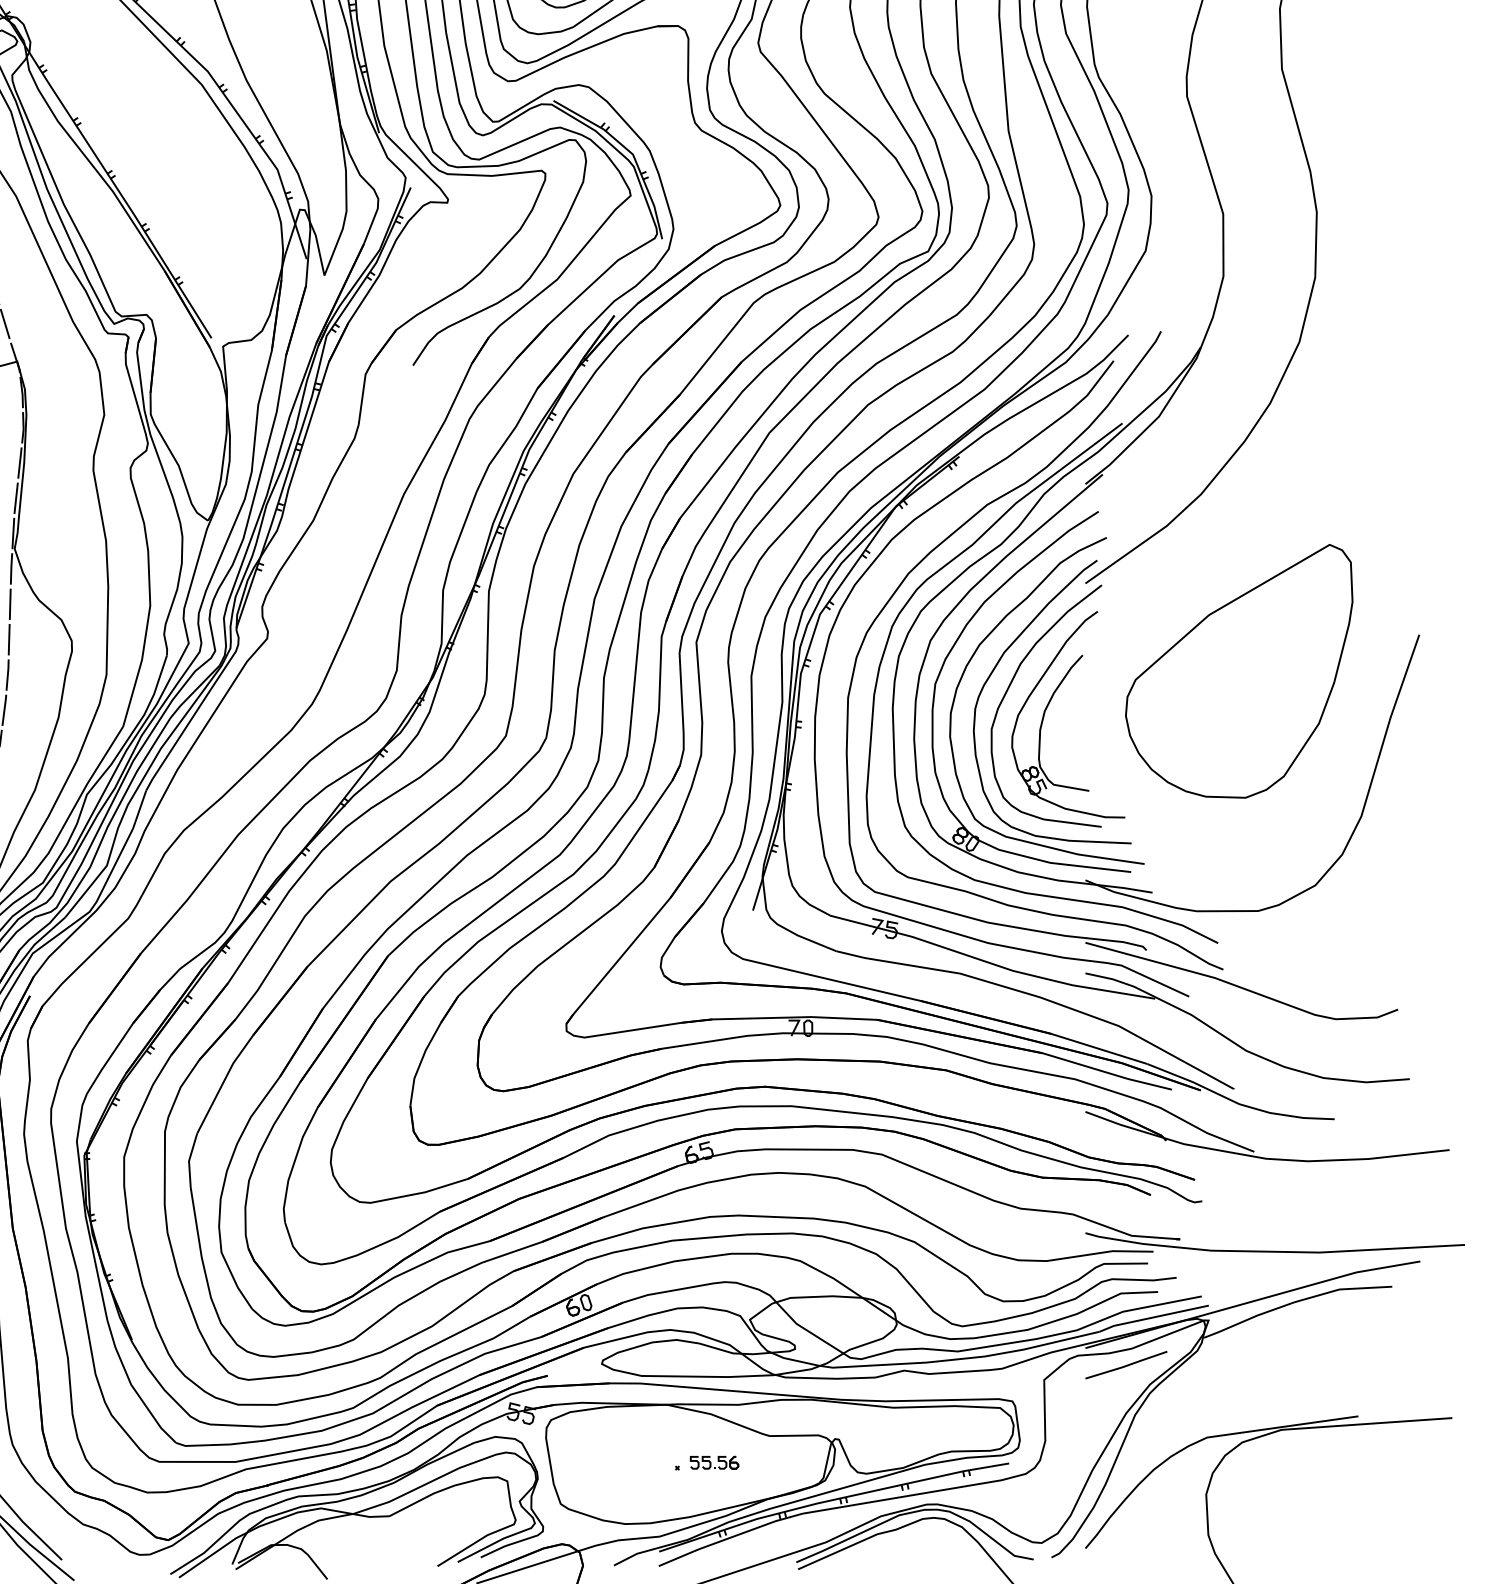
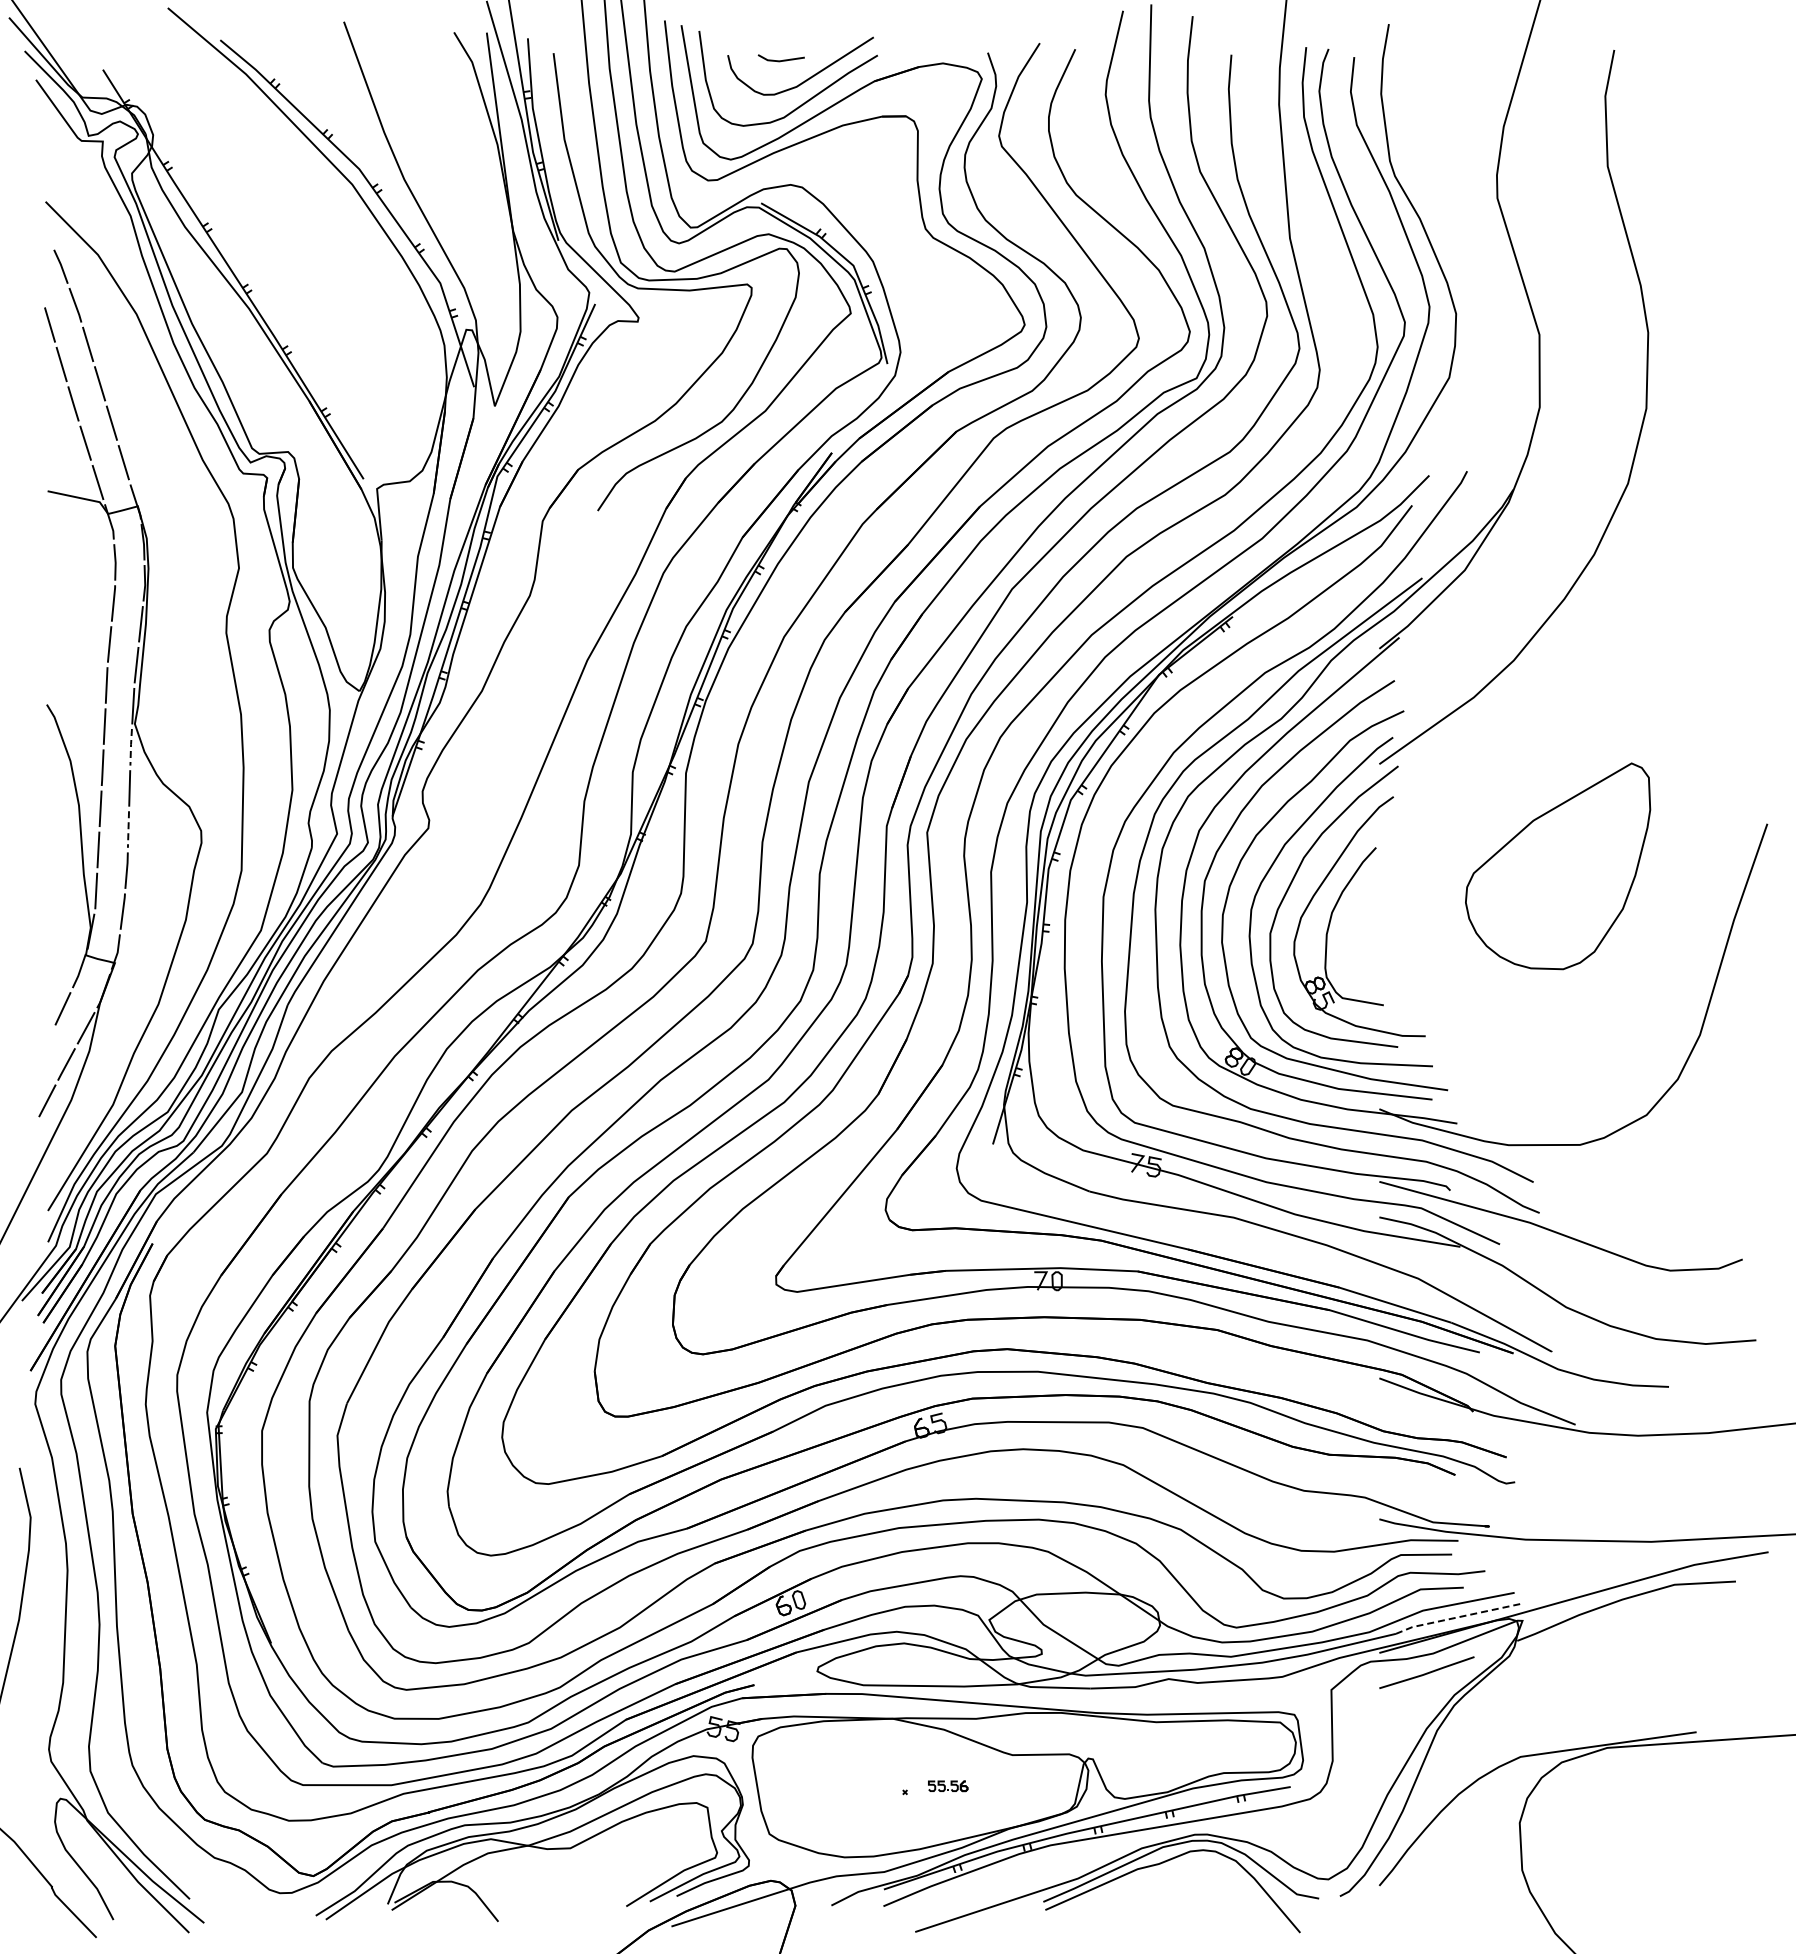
line: (10, 568) -> (130, 746), solid -> dashed
line: (9, 640) -> (128, 830), solid -> dashed
part: (1238, 671) -> (1557, 866), size x0.7
line: (1153, 1317) -> (1458, 1617), solid -> dashed
part: (713, 1463) -> (947, 1786), size x0.7

